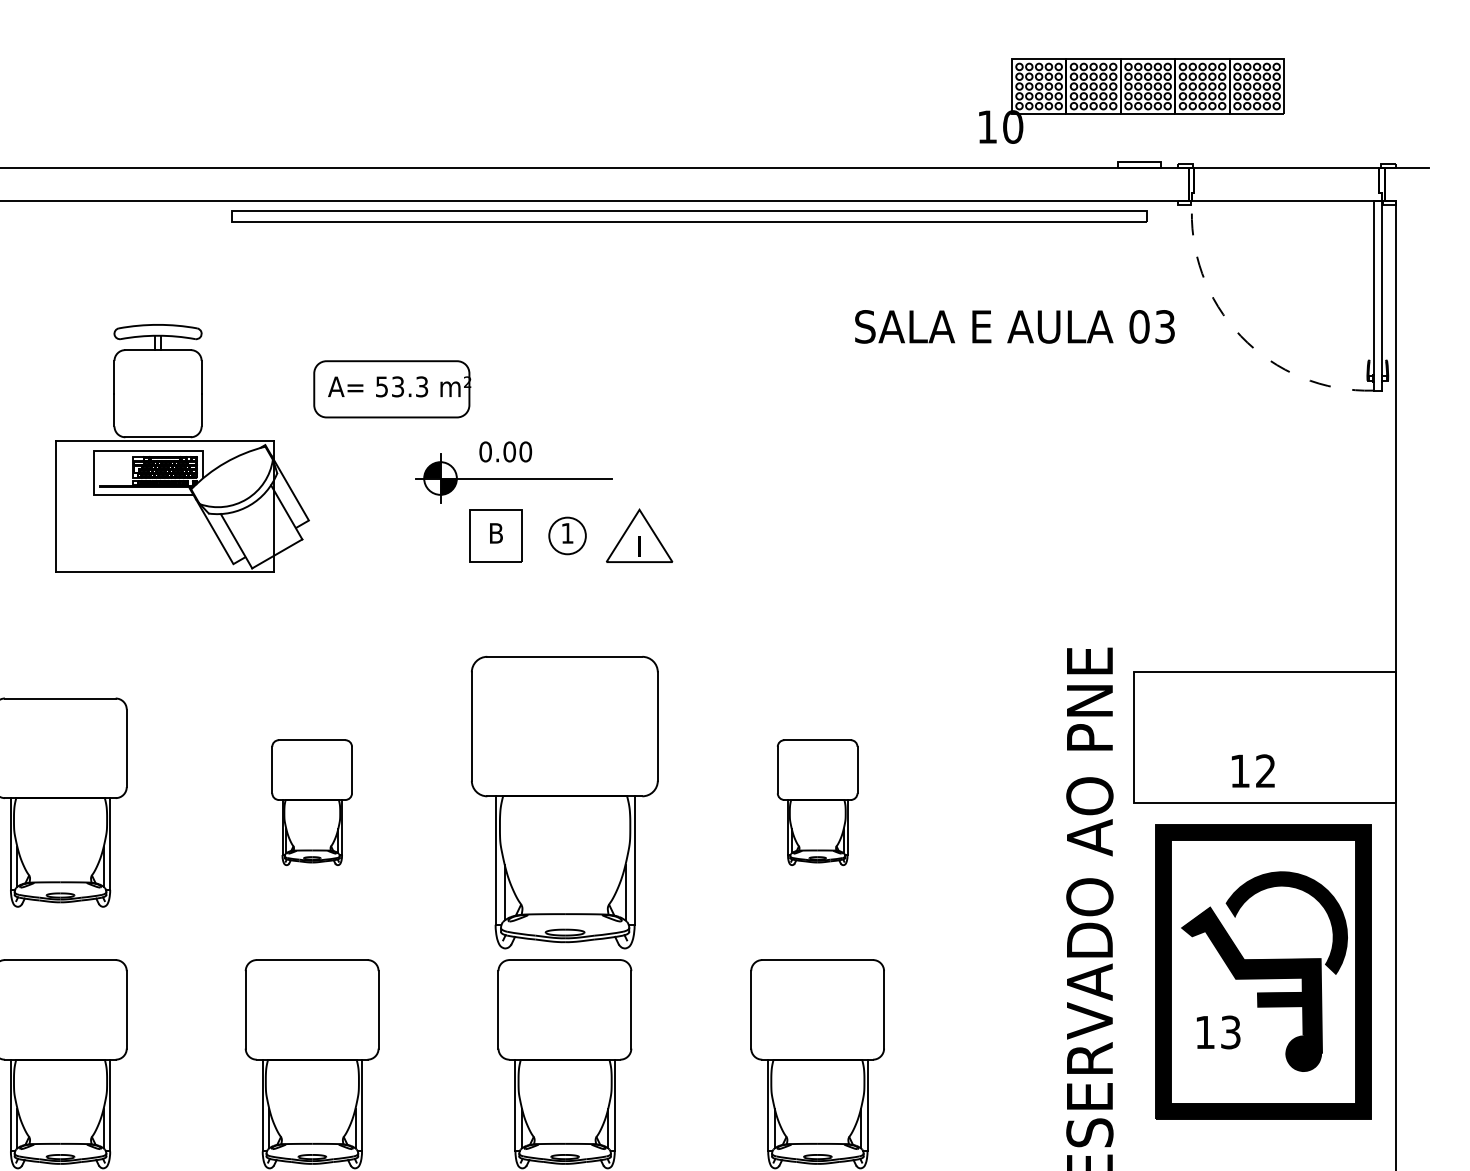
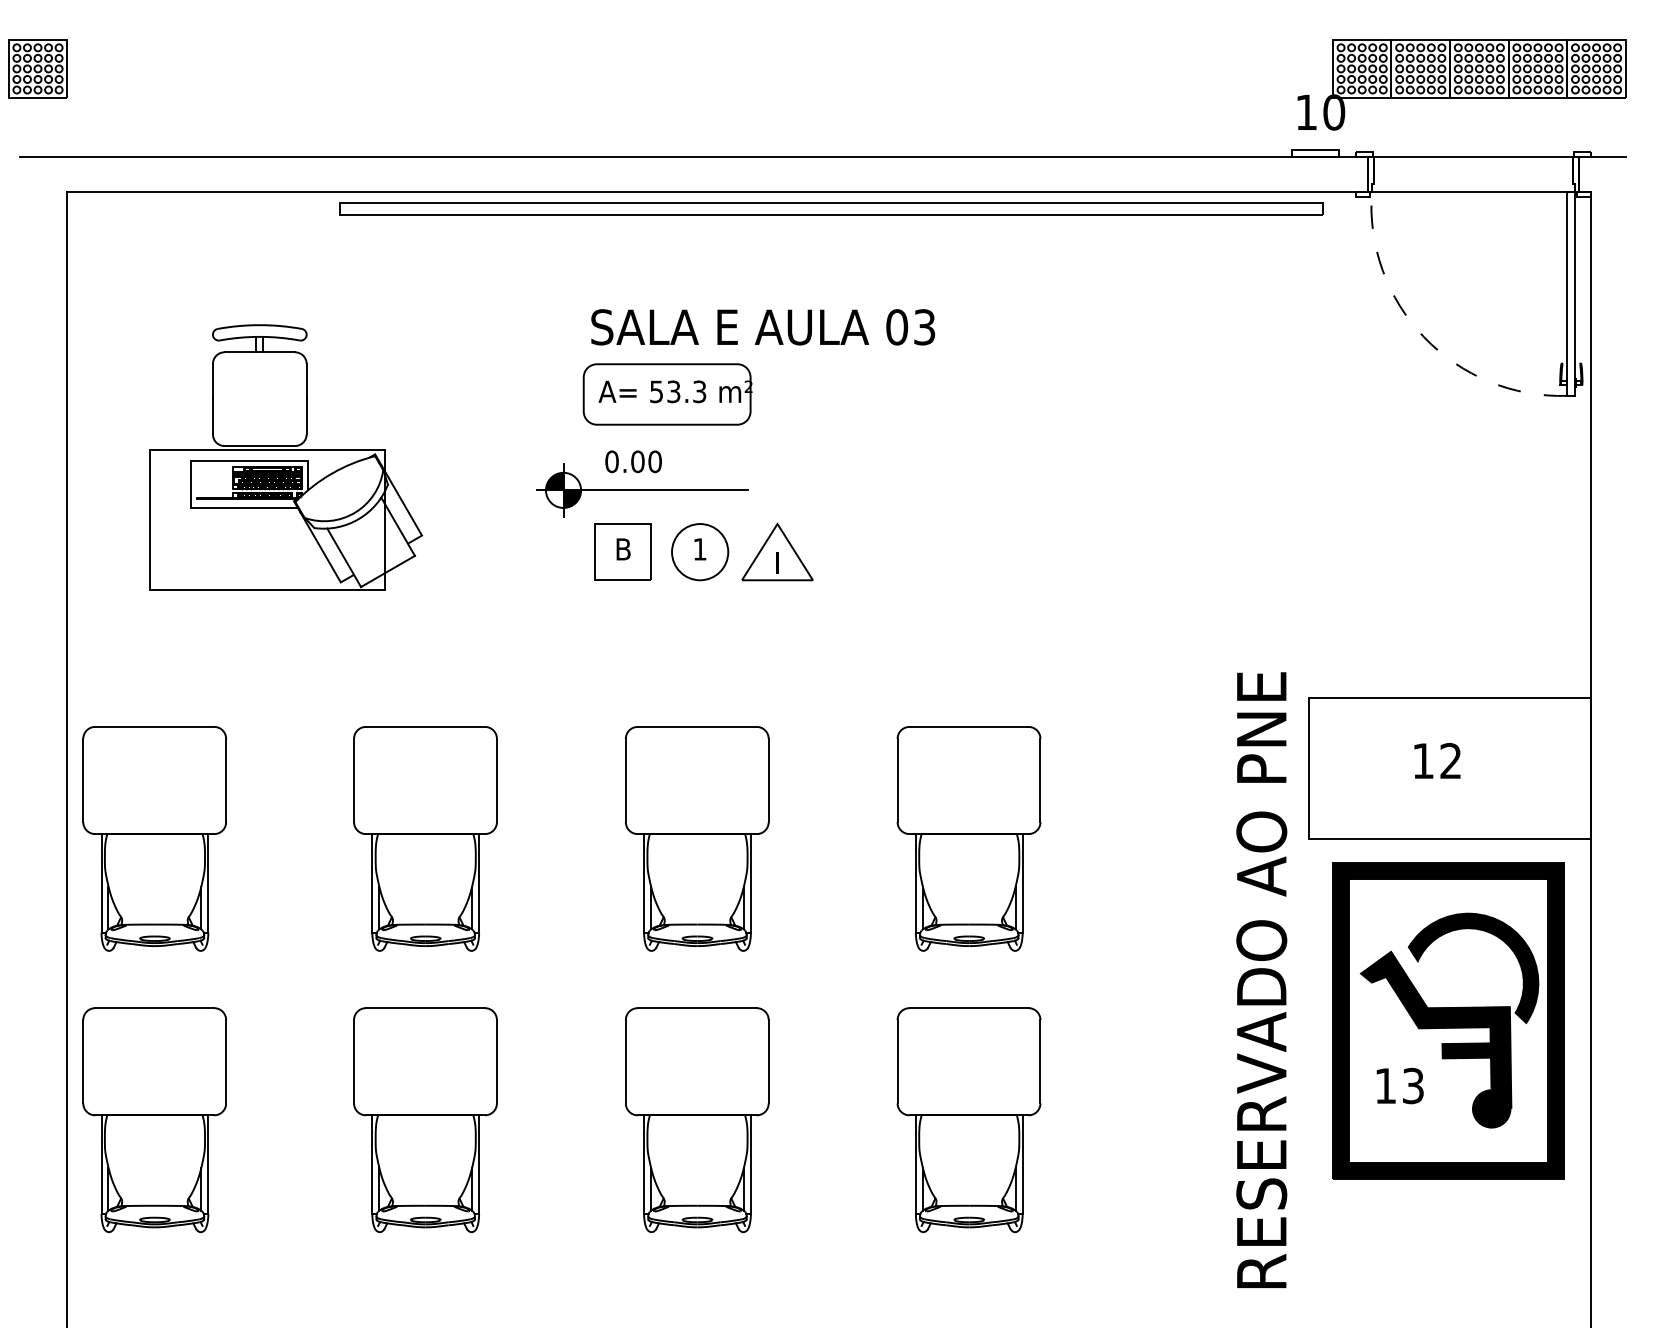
part: (1131, 101) -> (1461, 84), moved
text: (1015, 327) -> (763, 327), moved
part: (392, 389) -> (667, 394), moved
circle: (567, 536) -> (700, 552), size x1.43
text: (1253, 770) -> (1437, 760), moved
part: (312, 802) -> (425, 838), size x1.67
part: (565, 802) -> (697, 838), size x0.71
part: (817, 802) -> (968, 838), size x1.67

